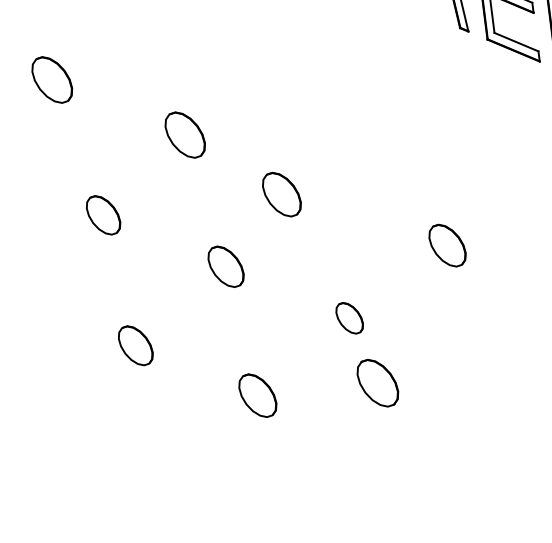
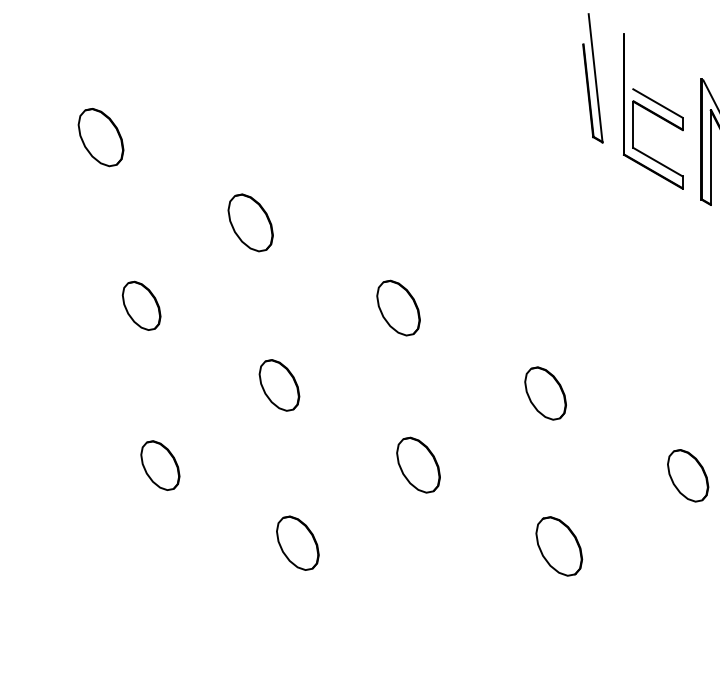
part: (281, 194) -> (398, 307), moved
part: (349, 317) -> (418, 464), size x1.43
part: (378, 383) -> (559, 546), moved

